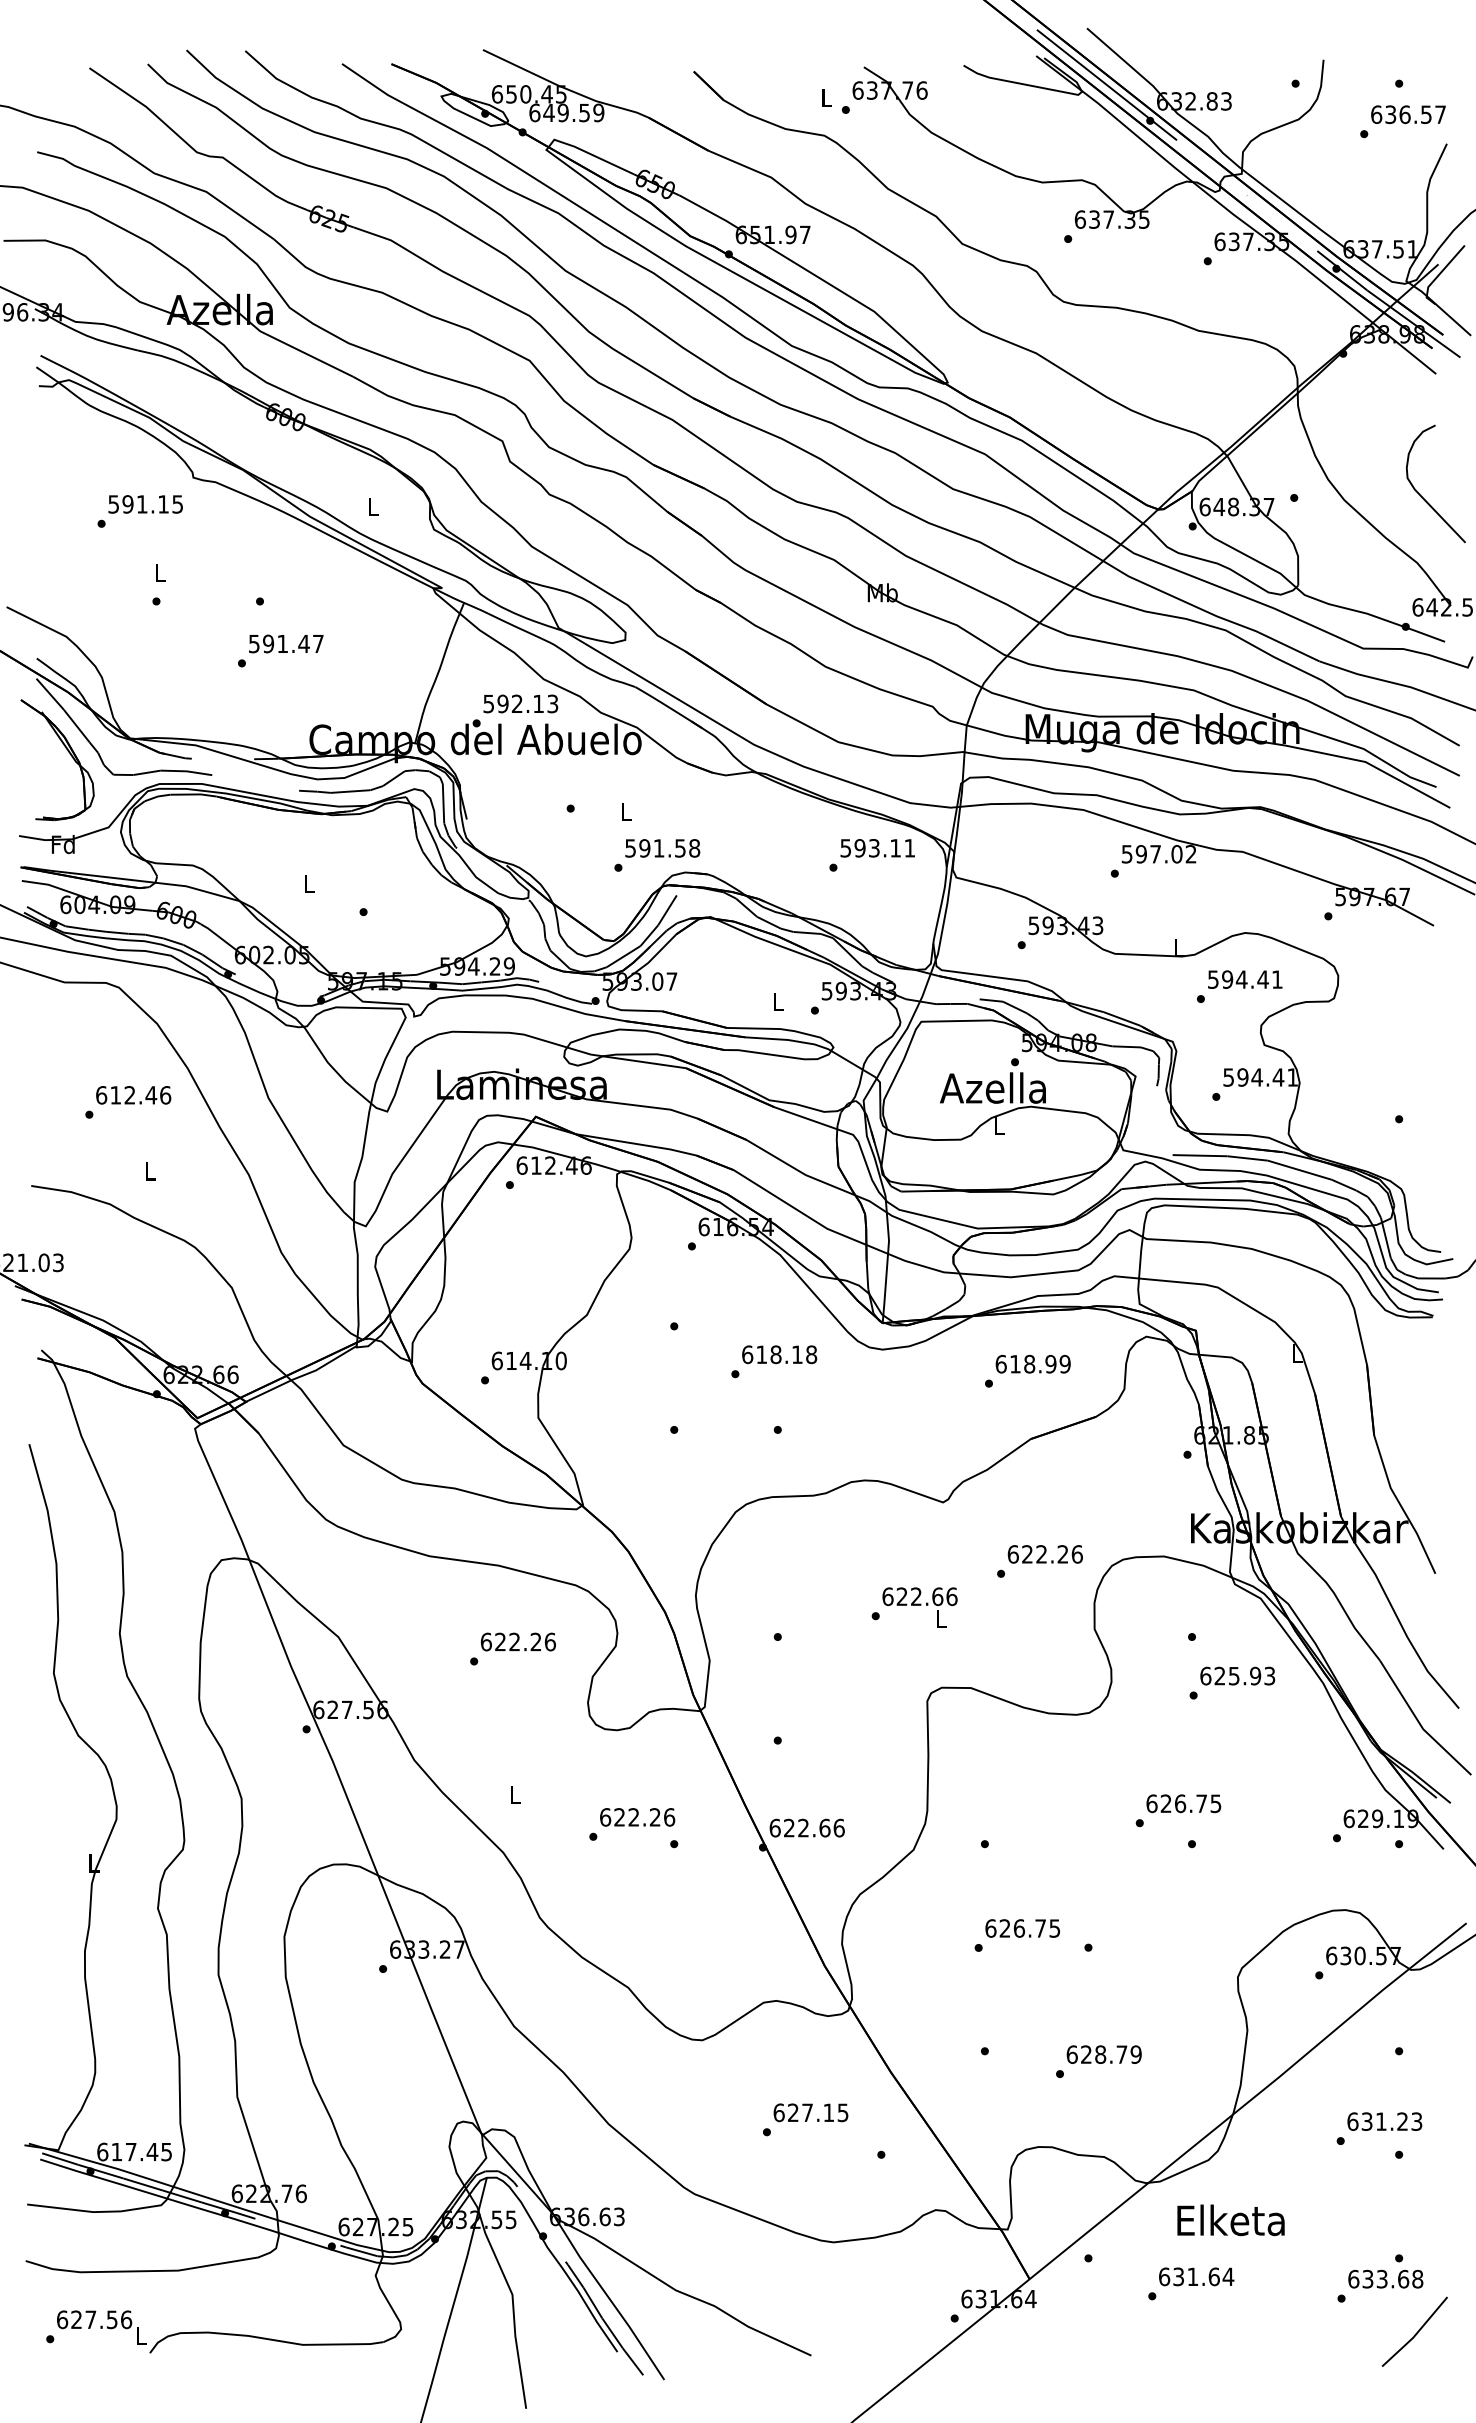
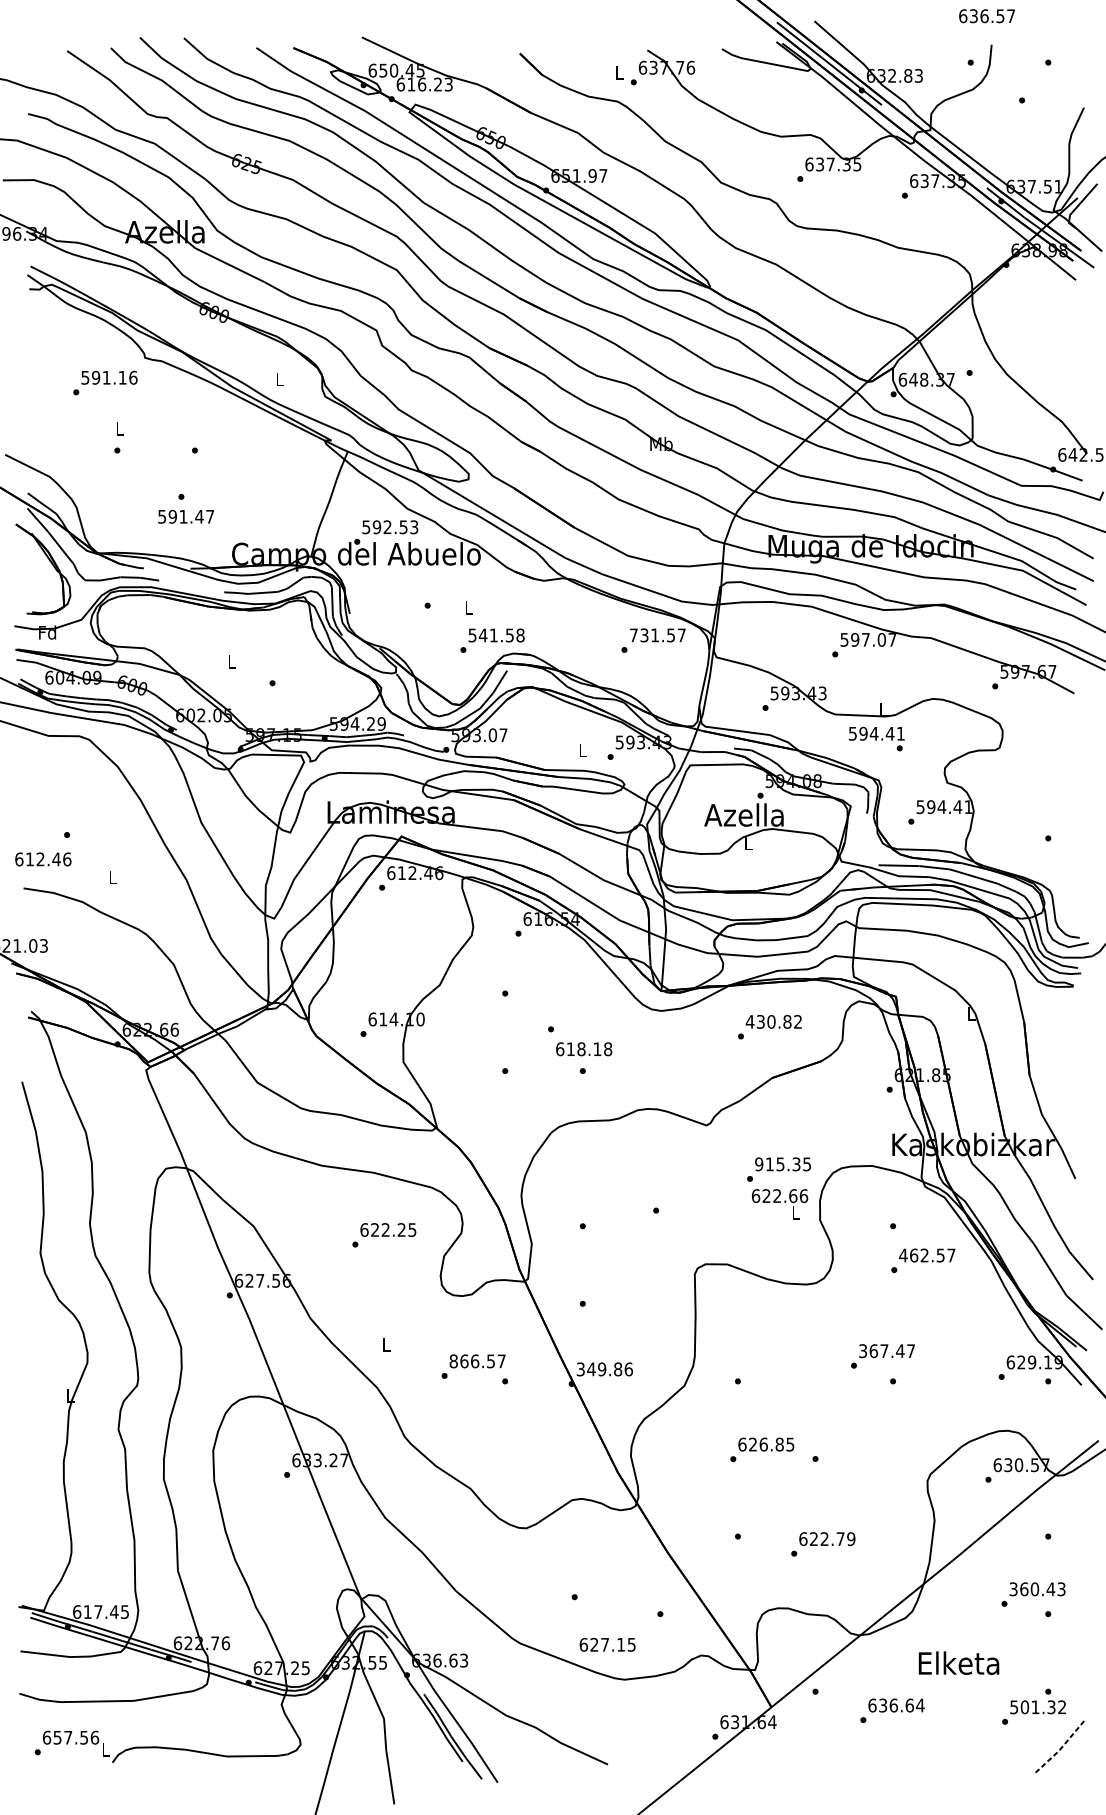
text: (573, 112) -> (429, 84), 649.59 -> 616.23
text: (1408, 114) -> (987, 16), moved
curve: (1422, 496) -> (1065, 371), removed
text: (177, 504) -> (133, 377), 591.15 -> 591.16
text: (286, 643) -> (186, 516), moved
text: (538, 703) -> (403, 526), 592.13 -> 592.53
text: (644, 848) -> (482, 635), 591.58 -> 541.58
text: (877, 848) -> (657, 635), 593.11 -> 731.57
text: (1190, 854) -> (891, 640), 597.02 -> 597.07
text: (1245, 979) -> (876, 733), moved
text: (133, 1095) -> (43, 859), moved
text: (779, 1354) -> (584, 1049), moved
text: (1032, 1363) -> (773, 1021), 618.99 -> 430.82
text: (1044, 1554) -> (782, 1164), 622.26 -> 915.35
text: (919, 1607) -> (779, 1204), moved
text: (550, 1641) -> (412, 1229), 622.26 -> 622.25
text: (1237, 1675) -> (927, 1255), 625.93 -> 462.57
text: (1183, 1803) -> (886, 1350), 626.75 -> 367.47
text: (637, 1817) -> (477, 1361), 622.26 -> 866.57
text: (799, 1827) -> (599, 1368), 622.66 -> 349.86
text: (1040, 1928) -> (779, 1444), 626.75 -> 626.85
text: (1100, 2054) -> (824, 1538), 628.79 -> 622.79
text: (810, 2112) -> (607, 1644), moved
text: (1377, 2121) -> (1032, 1589), 631.23 -> 360.43
text: (1230, 2220) -> (958, 1663), moved
text: (1192, 2276) -> (893, 1705), 631.64 -> 636.64
text: (1385, 2278) -> (1038, 1706), 633.68 -> 501.32
text: (76, 2319) -> (57, 1737), 627.56 -> 657.56
line: (1416, 2334) -> (1061, 1748), solid -> dashed

